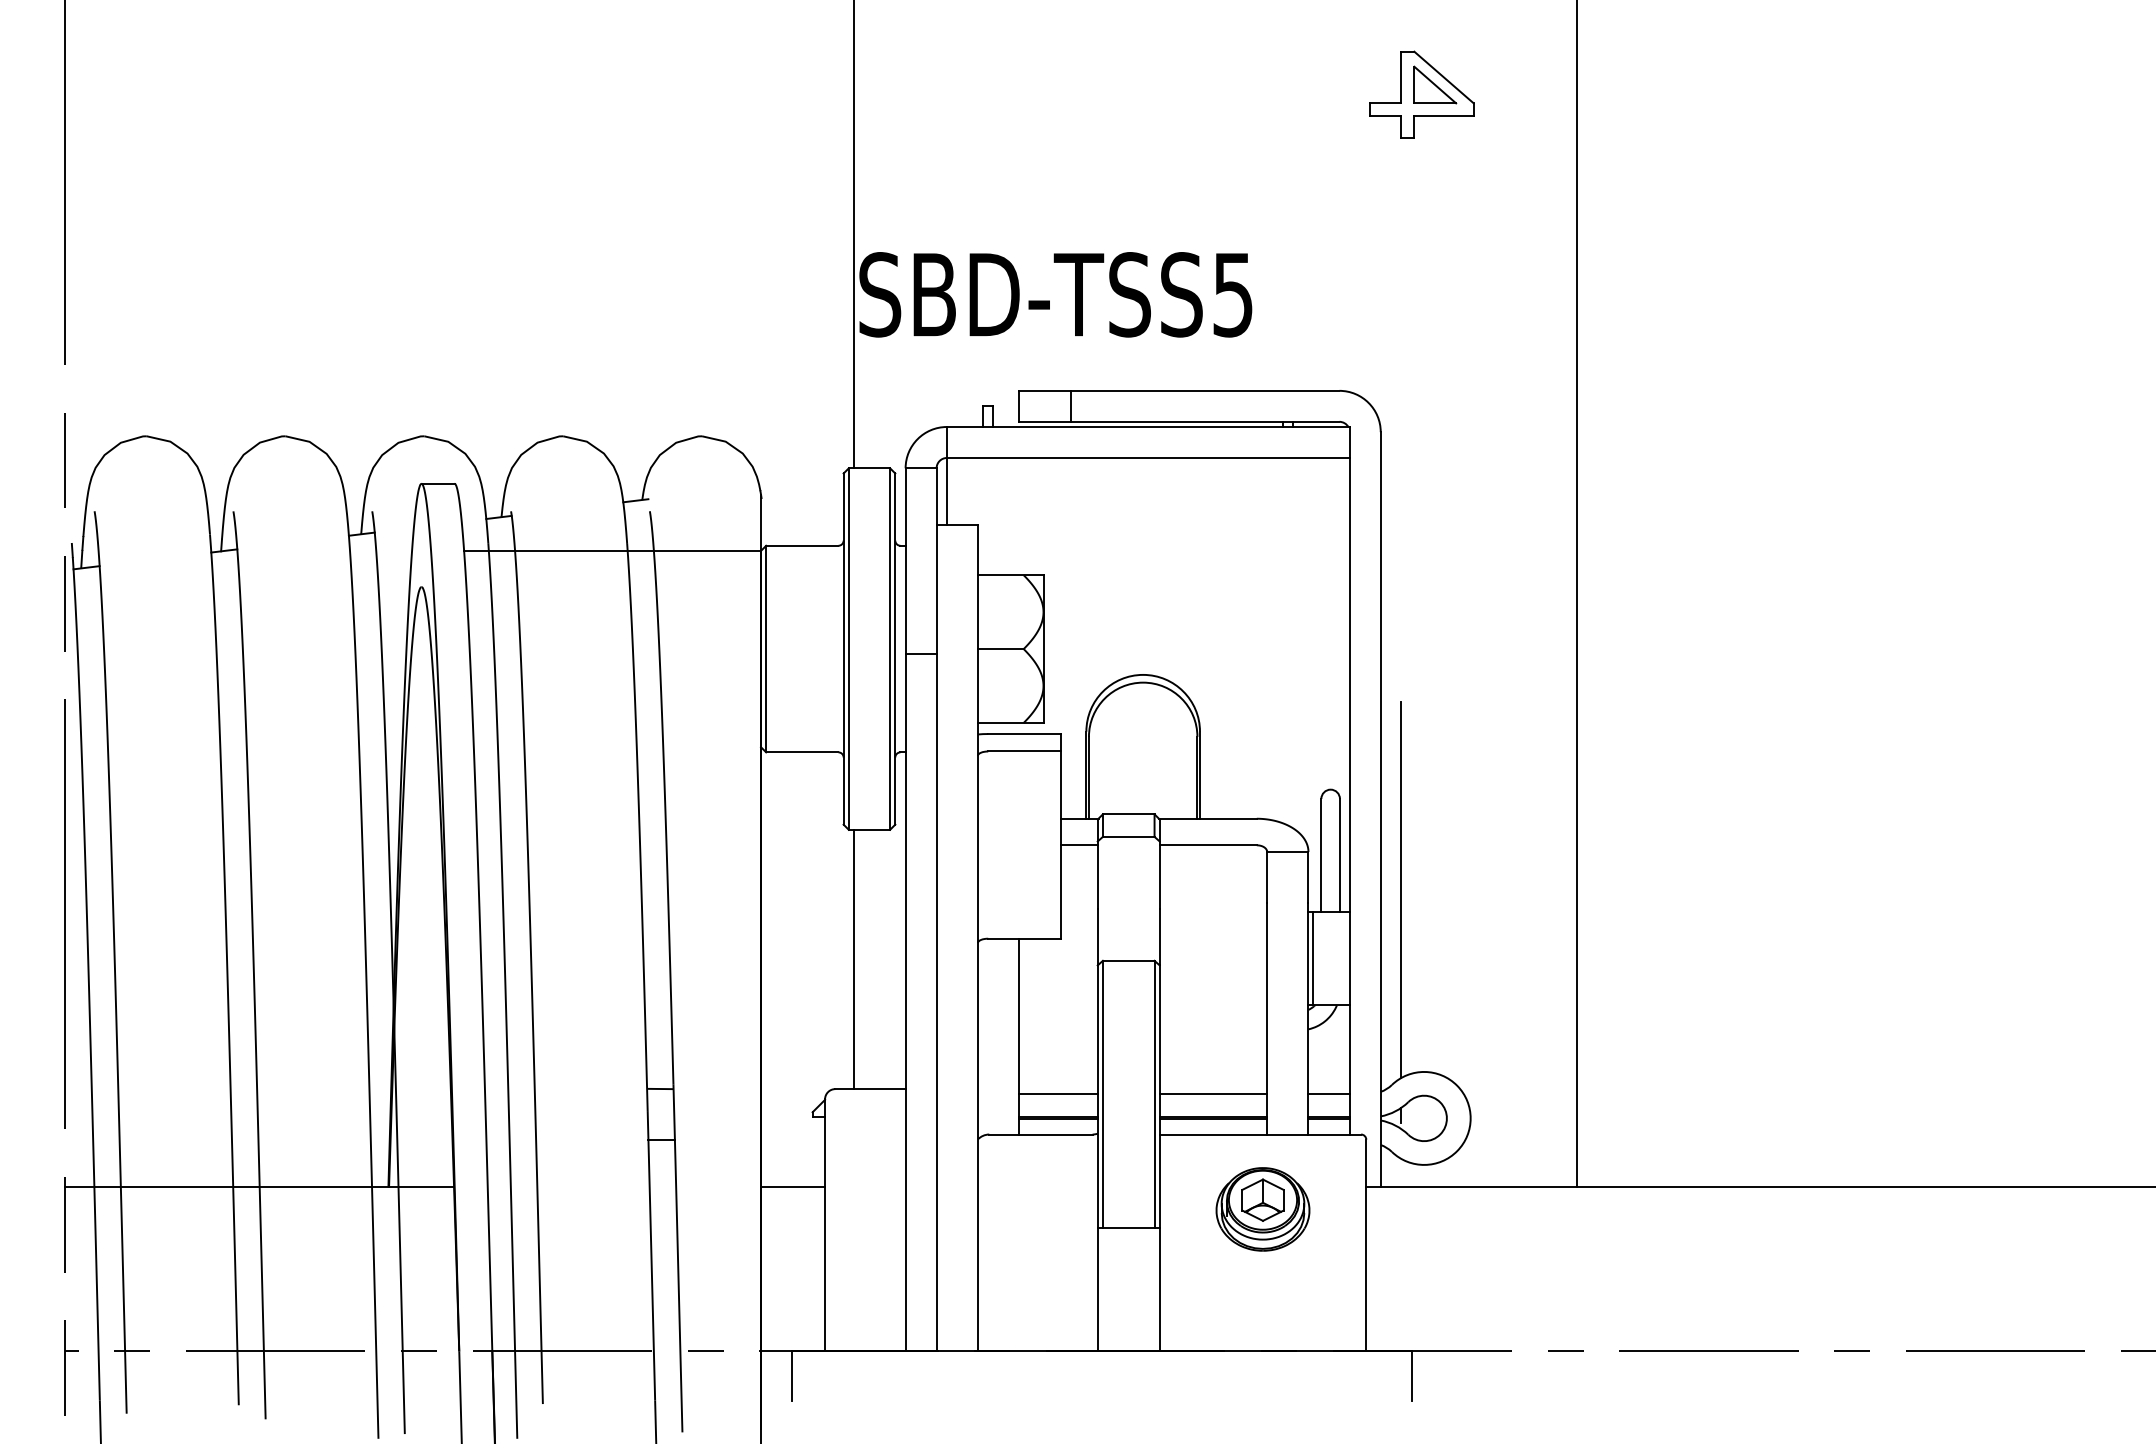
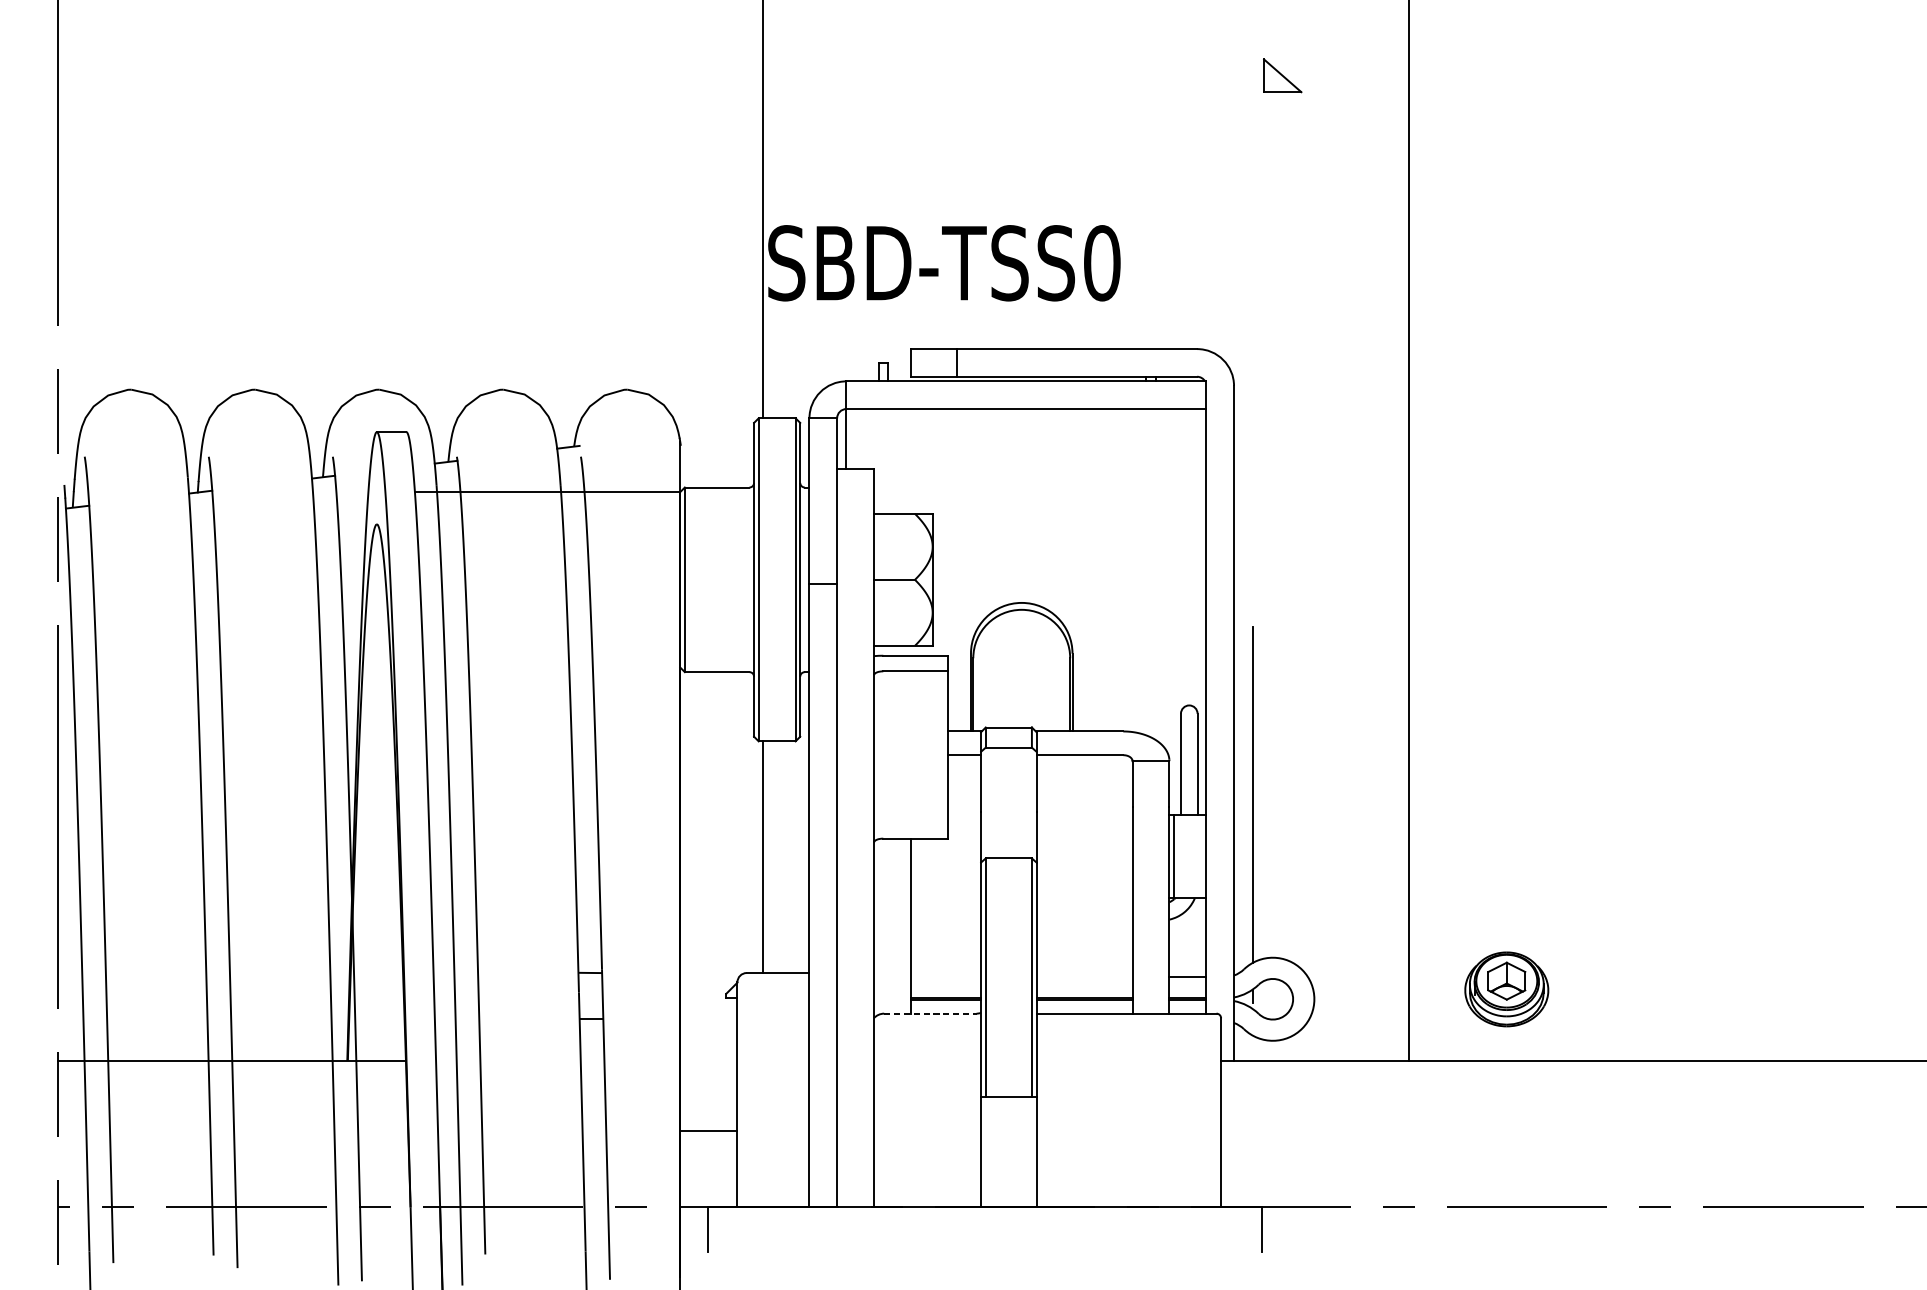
part: (1421, 94) -> (1270, 84), removed
text: (1232, 294) -> (1101, 262), SBD-TSS5 -> SBD-TSS0
line: (1058, 1093) -> (946, 976), removed
line: (1213, 1093) -> (1084, 976), removed
line: (1040, 1134) -> (929, 1013), solid -> dashed
line: (793, 1187) -> (709, 1130), moved
part: (1262, 1209) -> (1506, 989), moved

